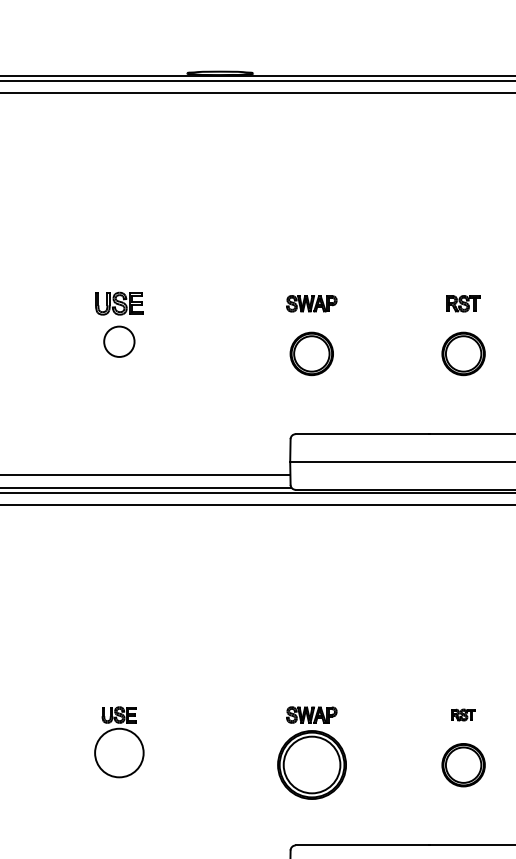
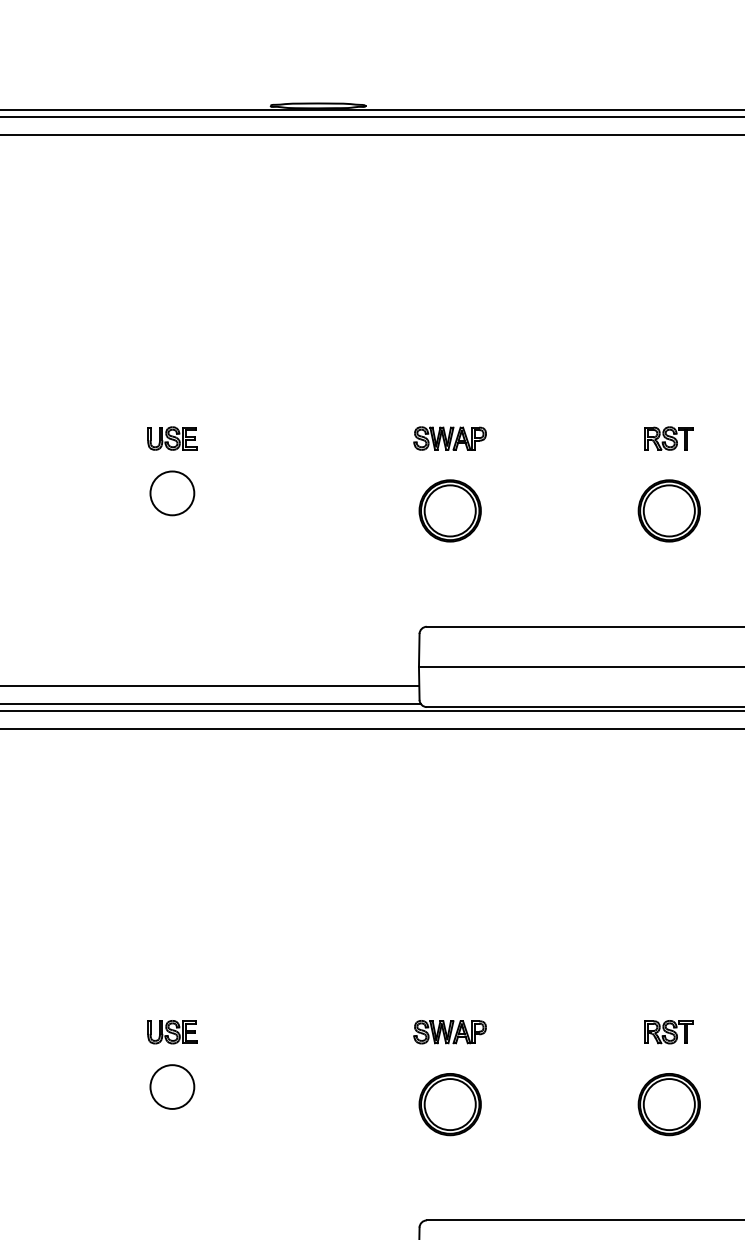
part: (118, 303) -> (171, 438), size x0.71
part: (463, 714) -> (669, 1031), size x1.43
circle: (119, 752) -> (172, 1086), size x0.62
part: (311, 765) -> (449, 1105), size x0.62

